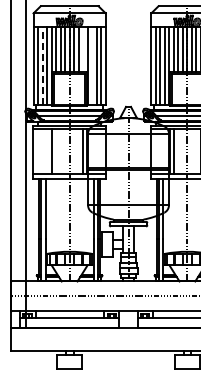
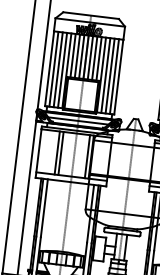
line: (83, 49) -> (99, 58), added
line: (42, 65) -> (58, 69), dashed -> solid
line: (92, 65) -> (106, 75), added
line: (55, 150) -> (60, 152), added

